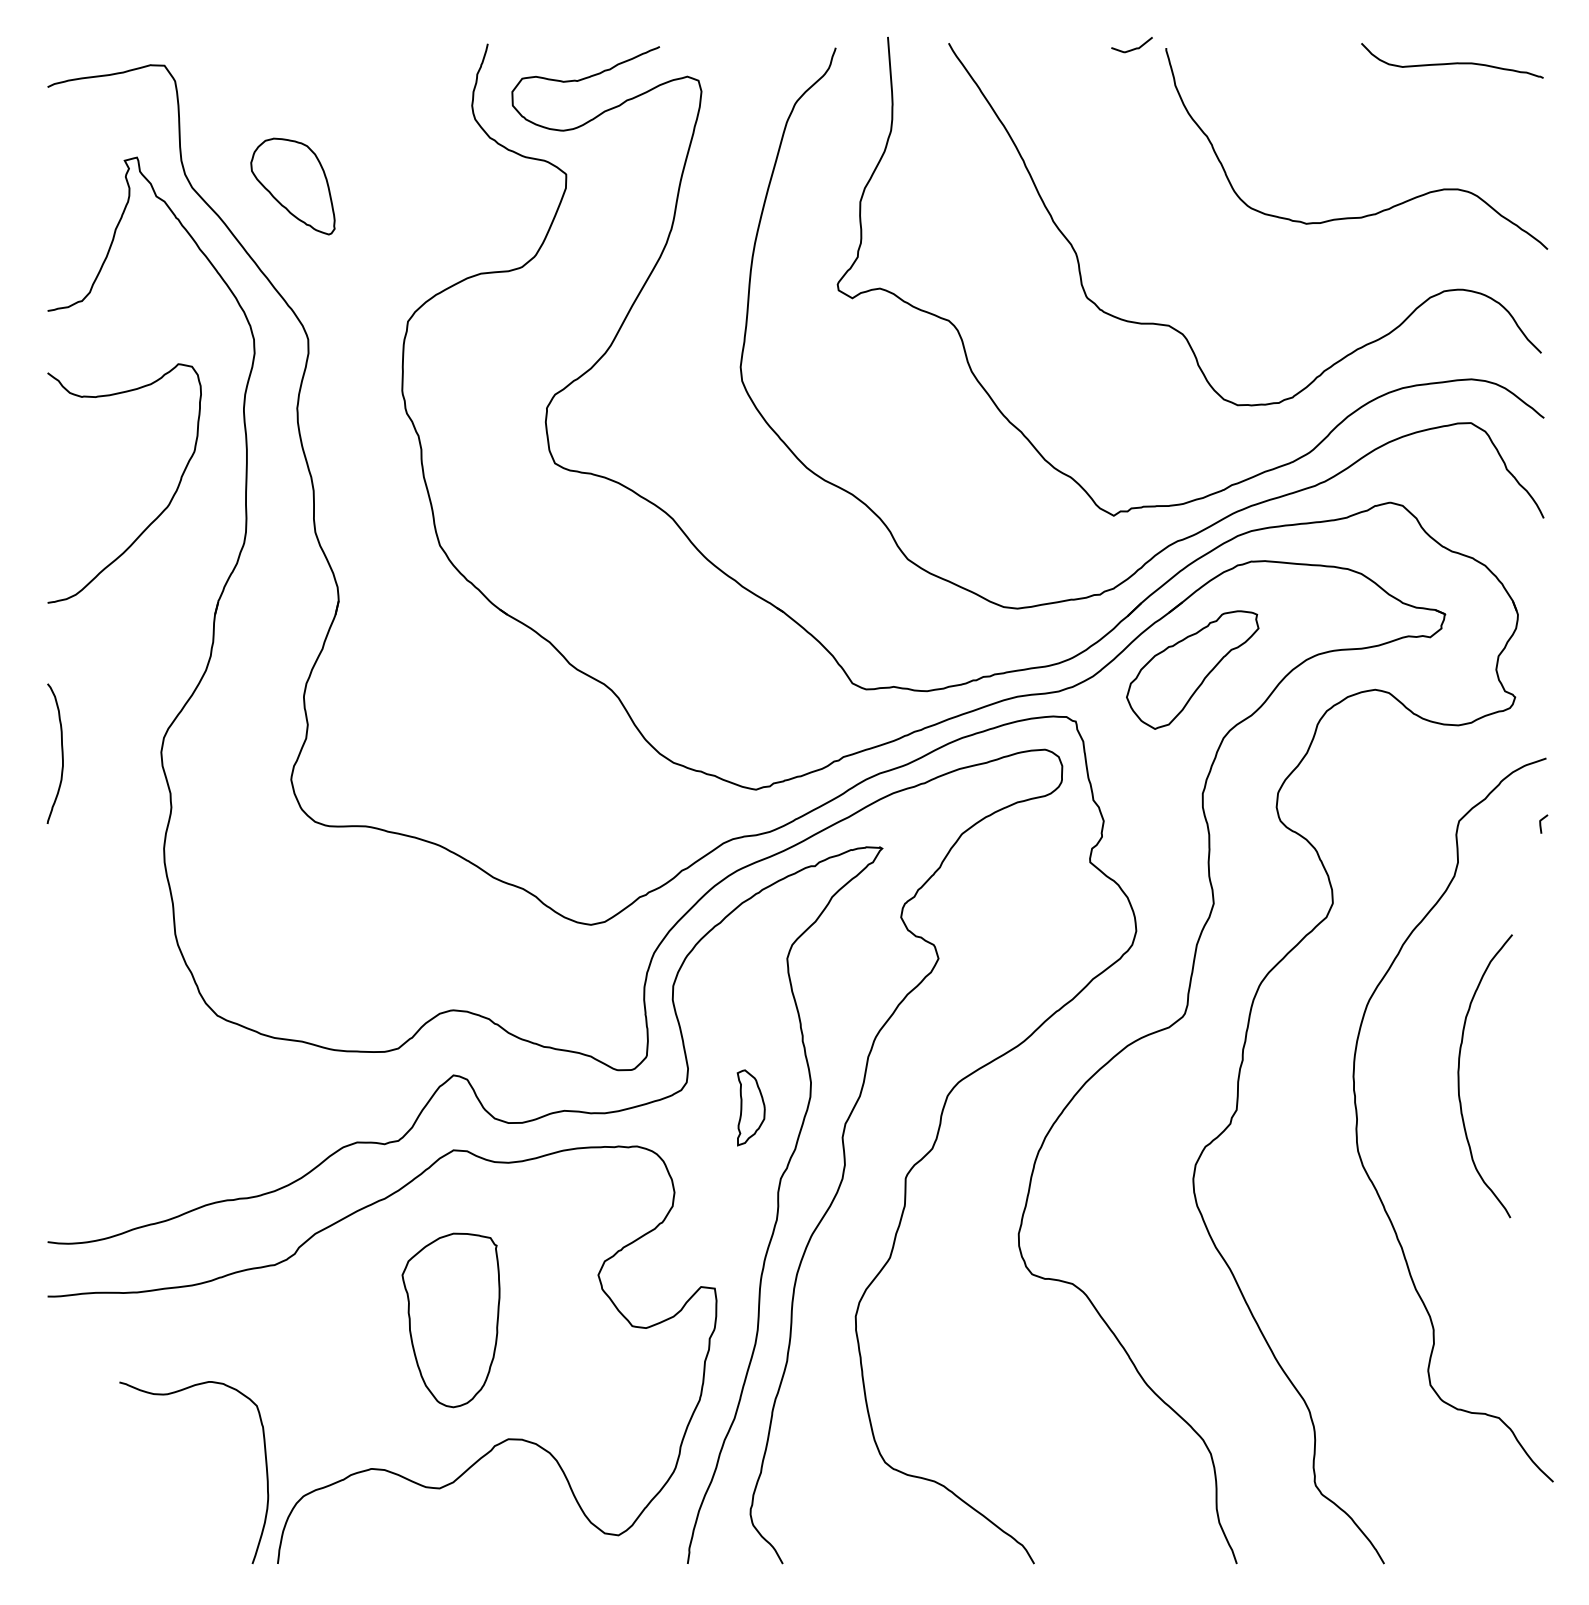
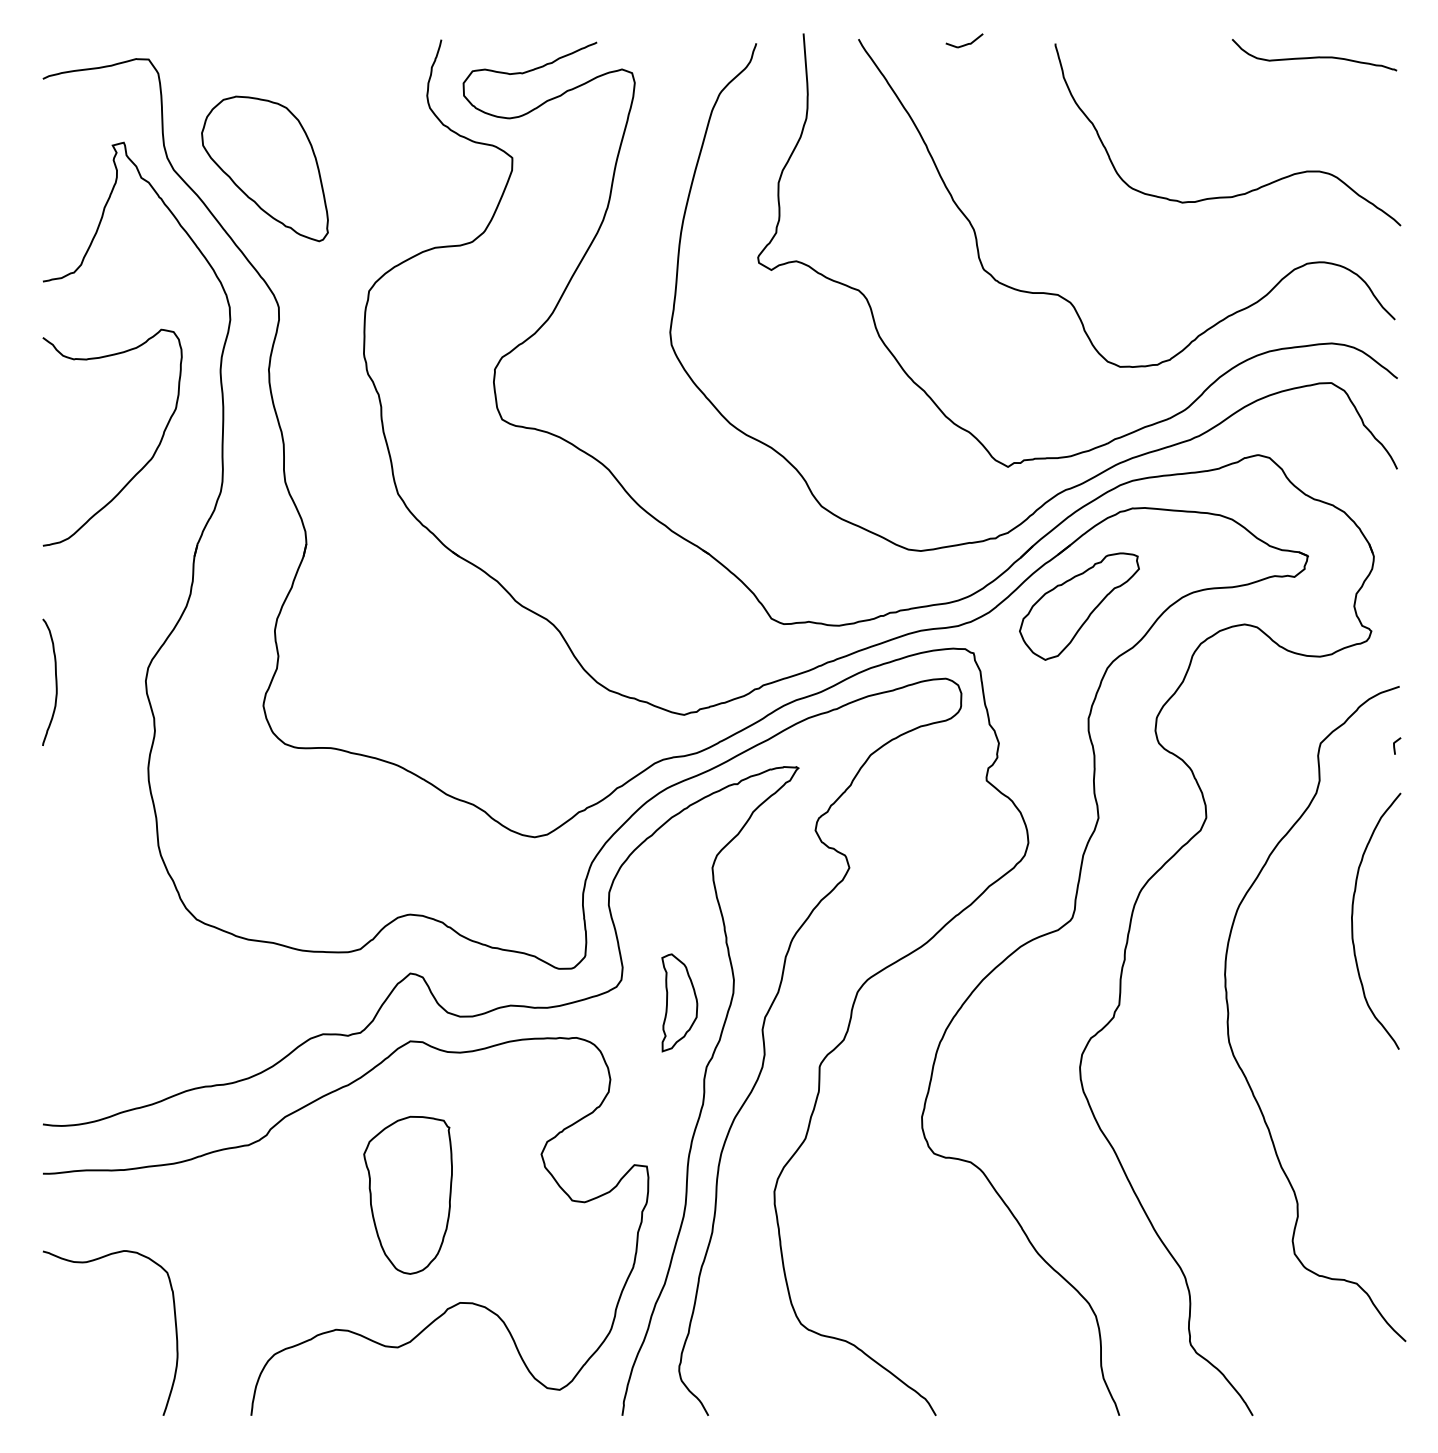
curve: (1134, 47) -> (966, 43), moved
part: (292, 186) -> (264, 168), size x1.67
curve: (1460, 1080) -> (1353, 925), moved
part: (750, 1107) -> (679, 1002), size x1.43
curve: (264, 1460) -> (174, 1322), moved

